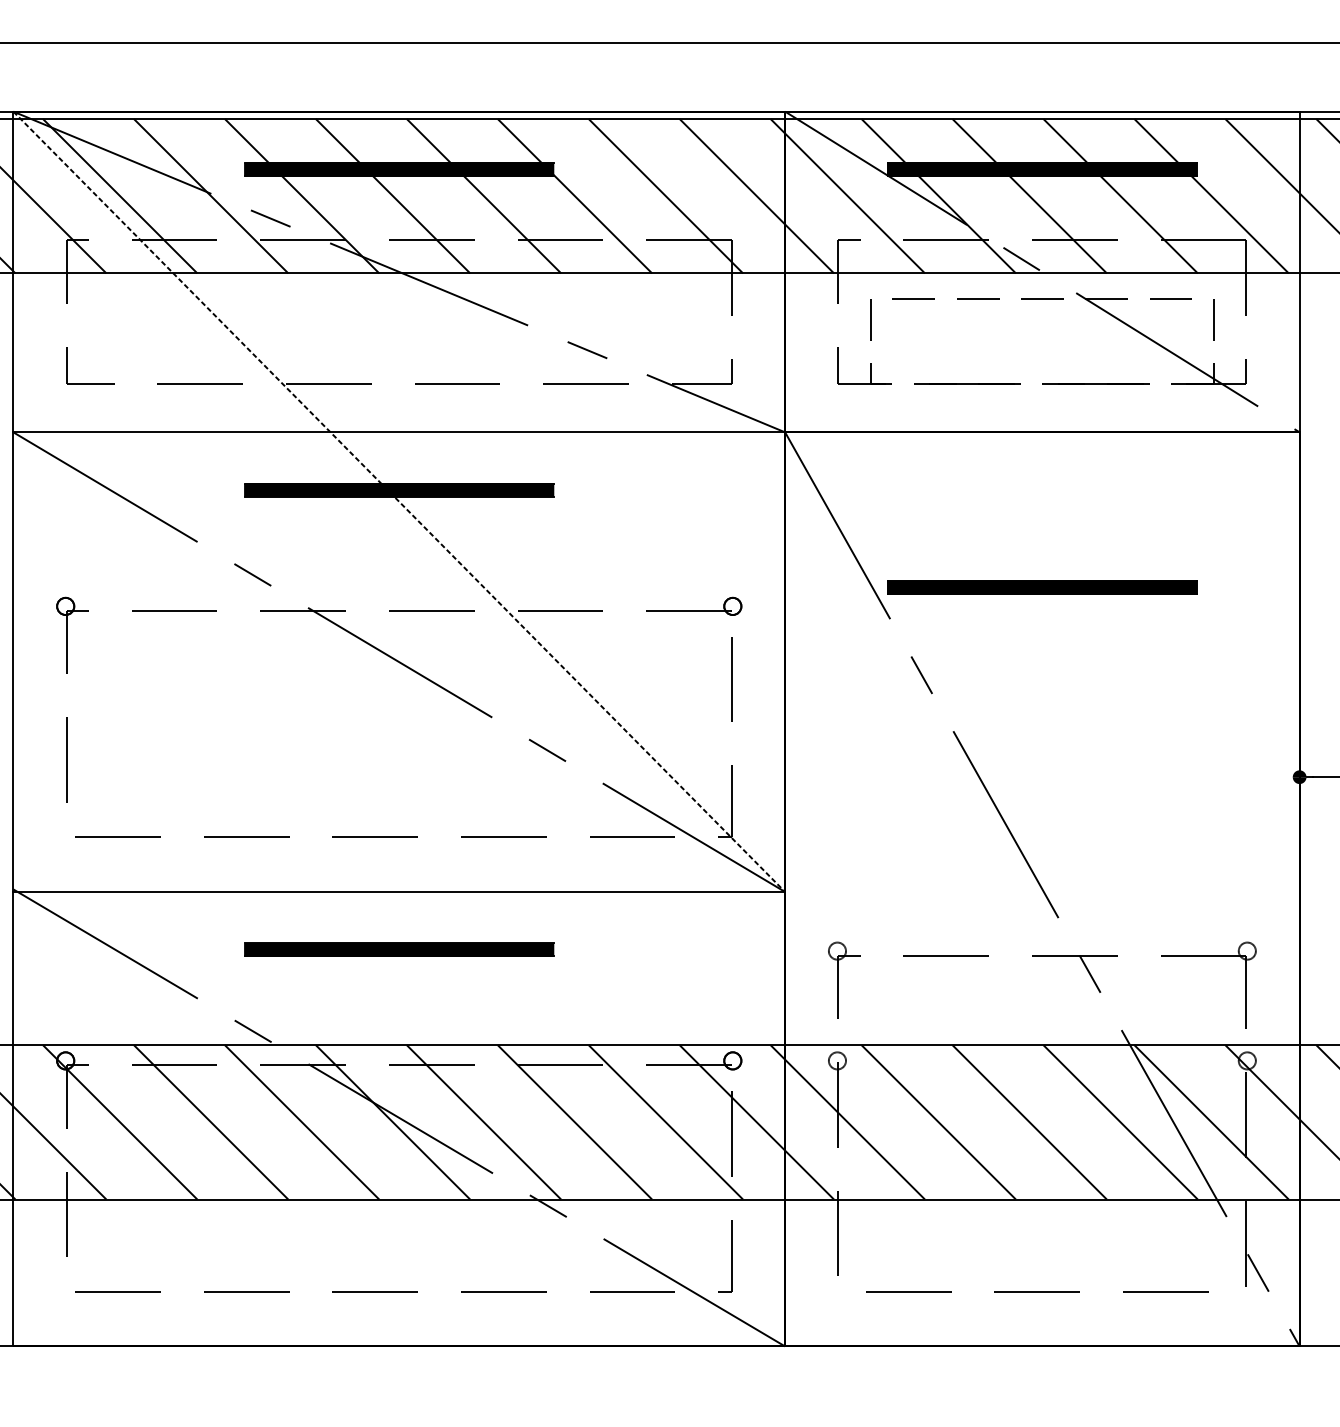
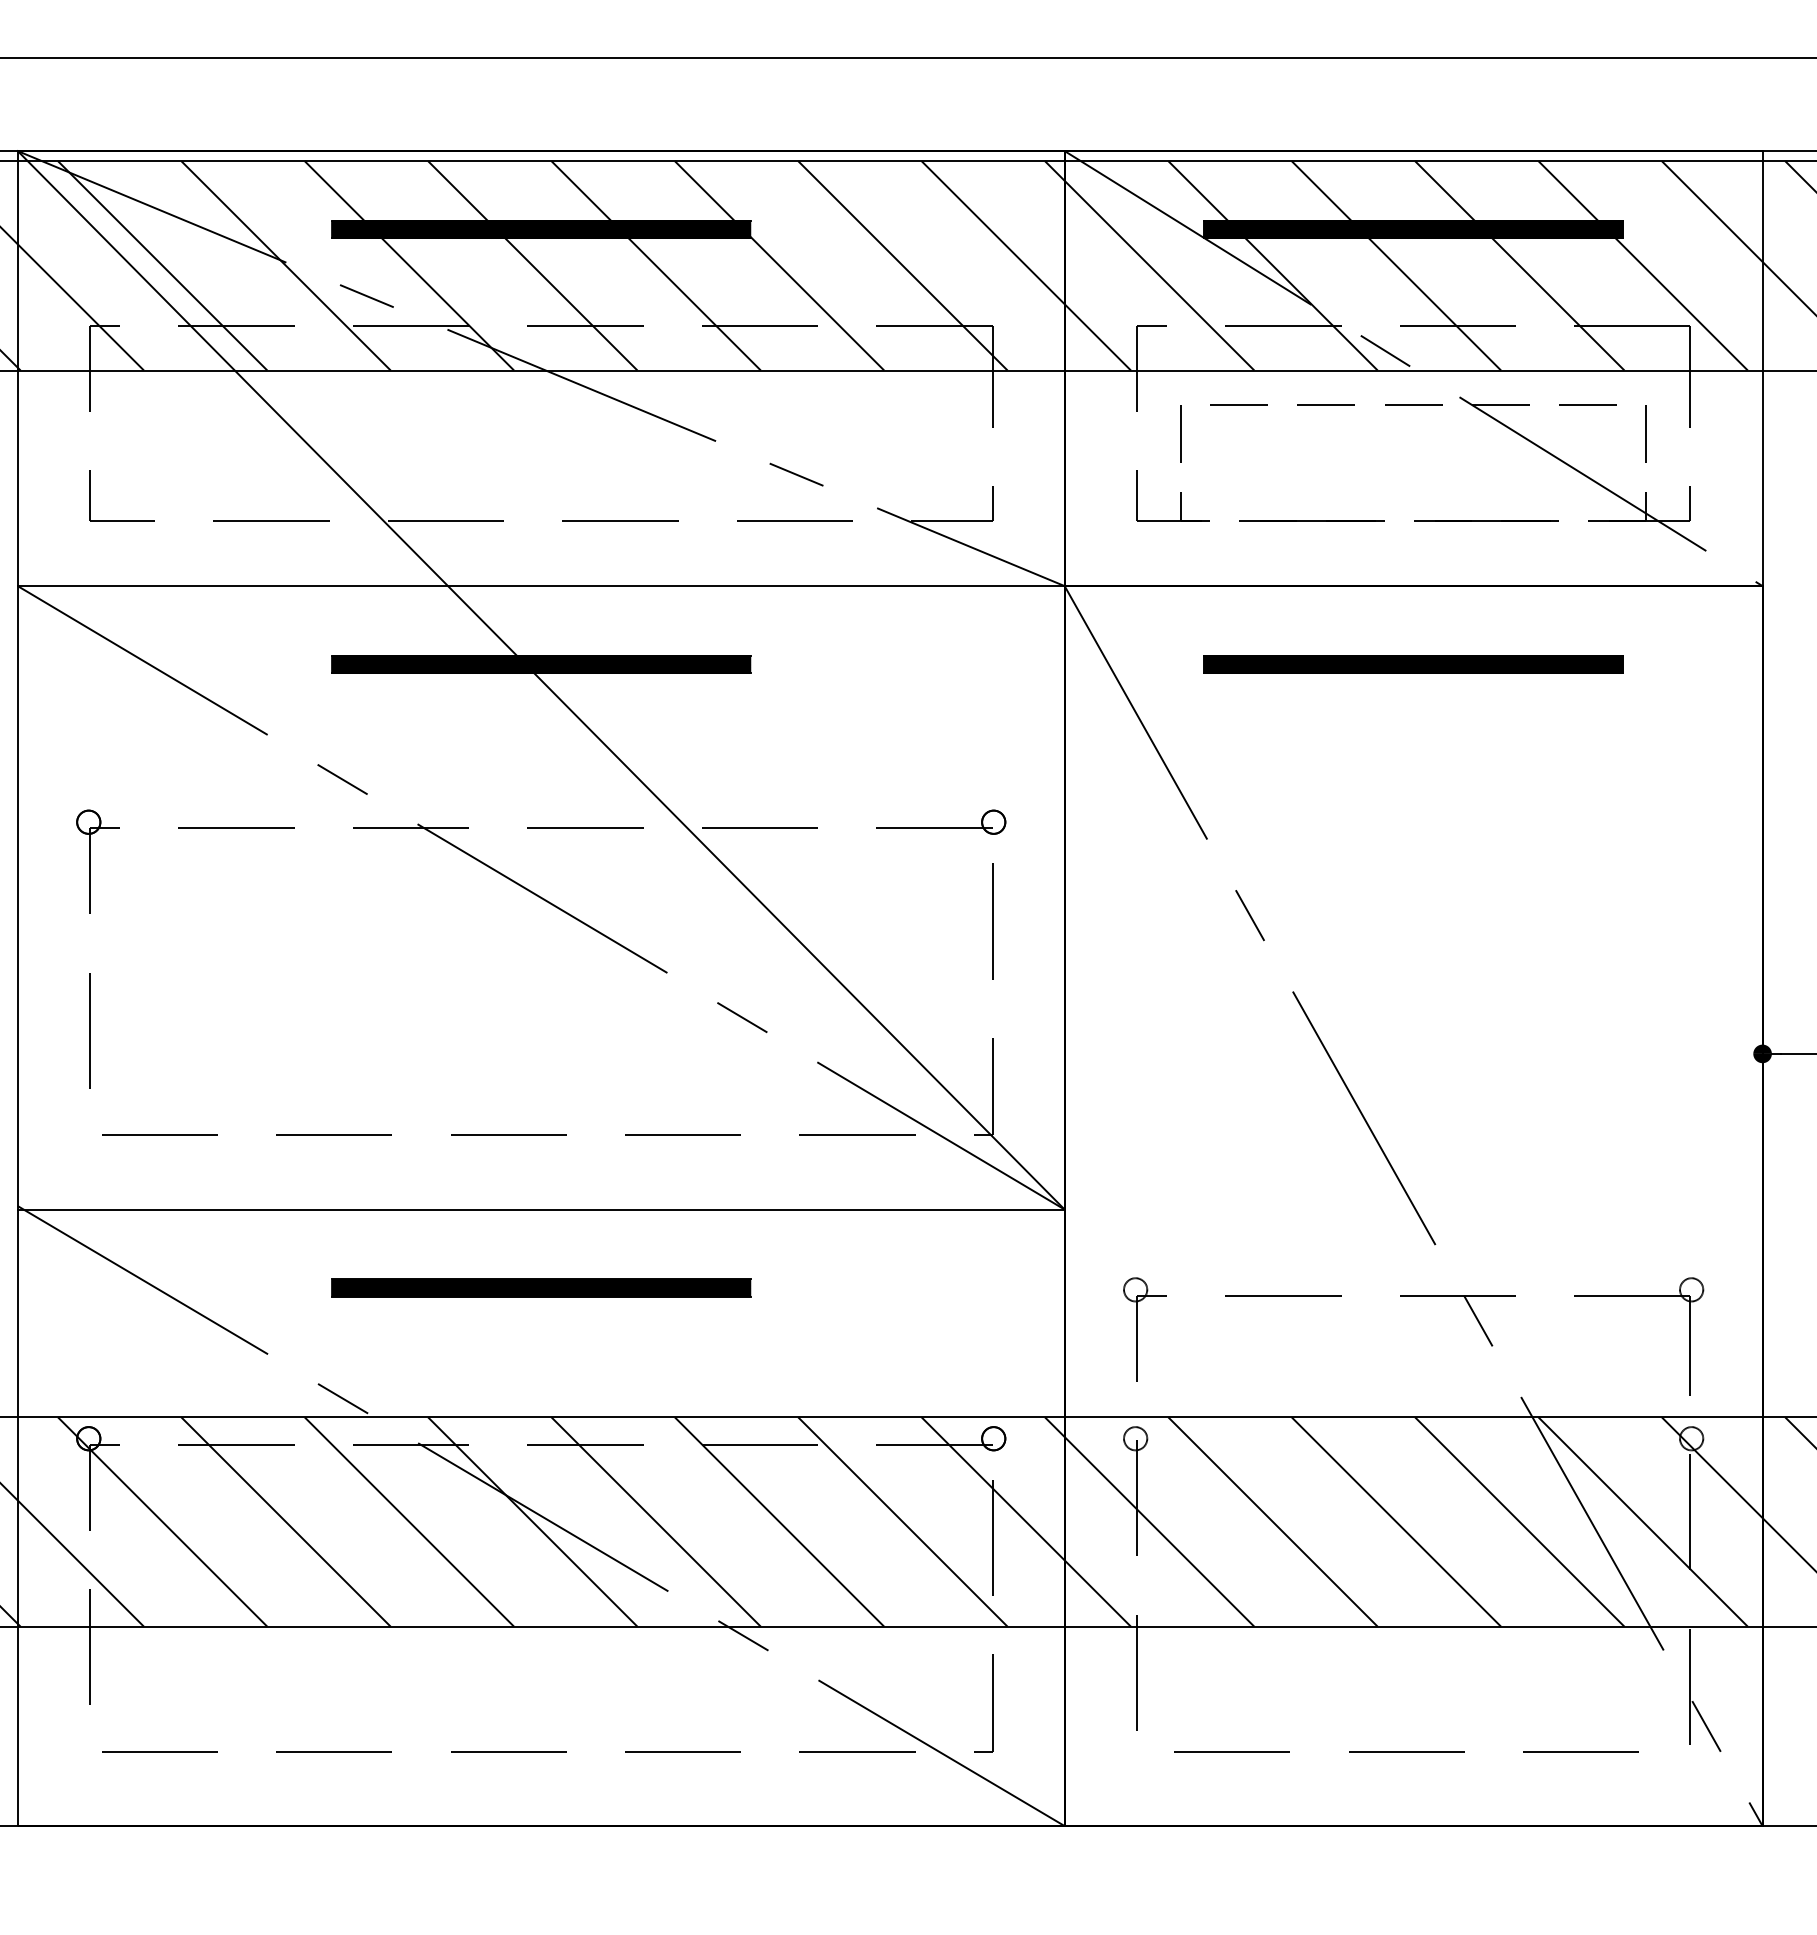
line: (399, 501) -> (541, 680), dashed -> solid
part: (1042, 587) -> (1413, 664), moved

